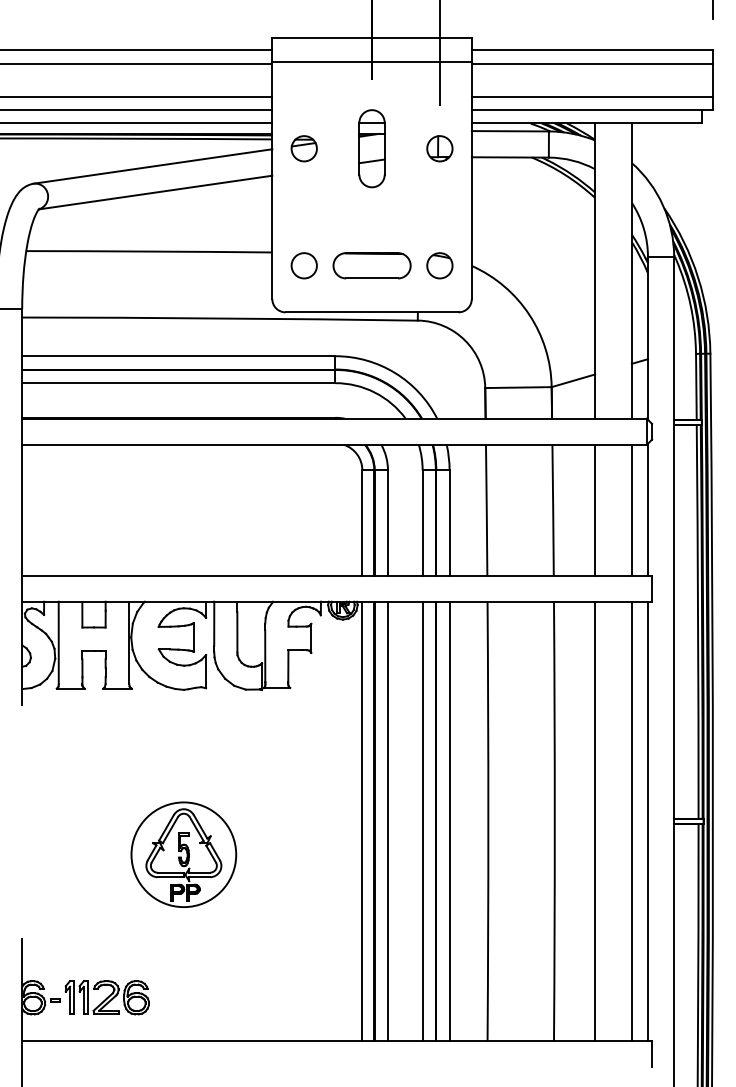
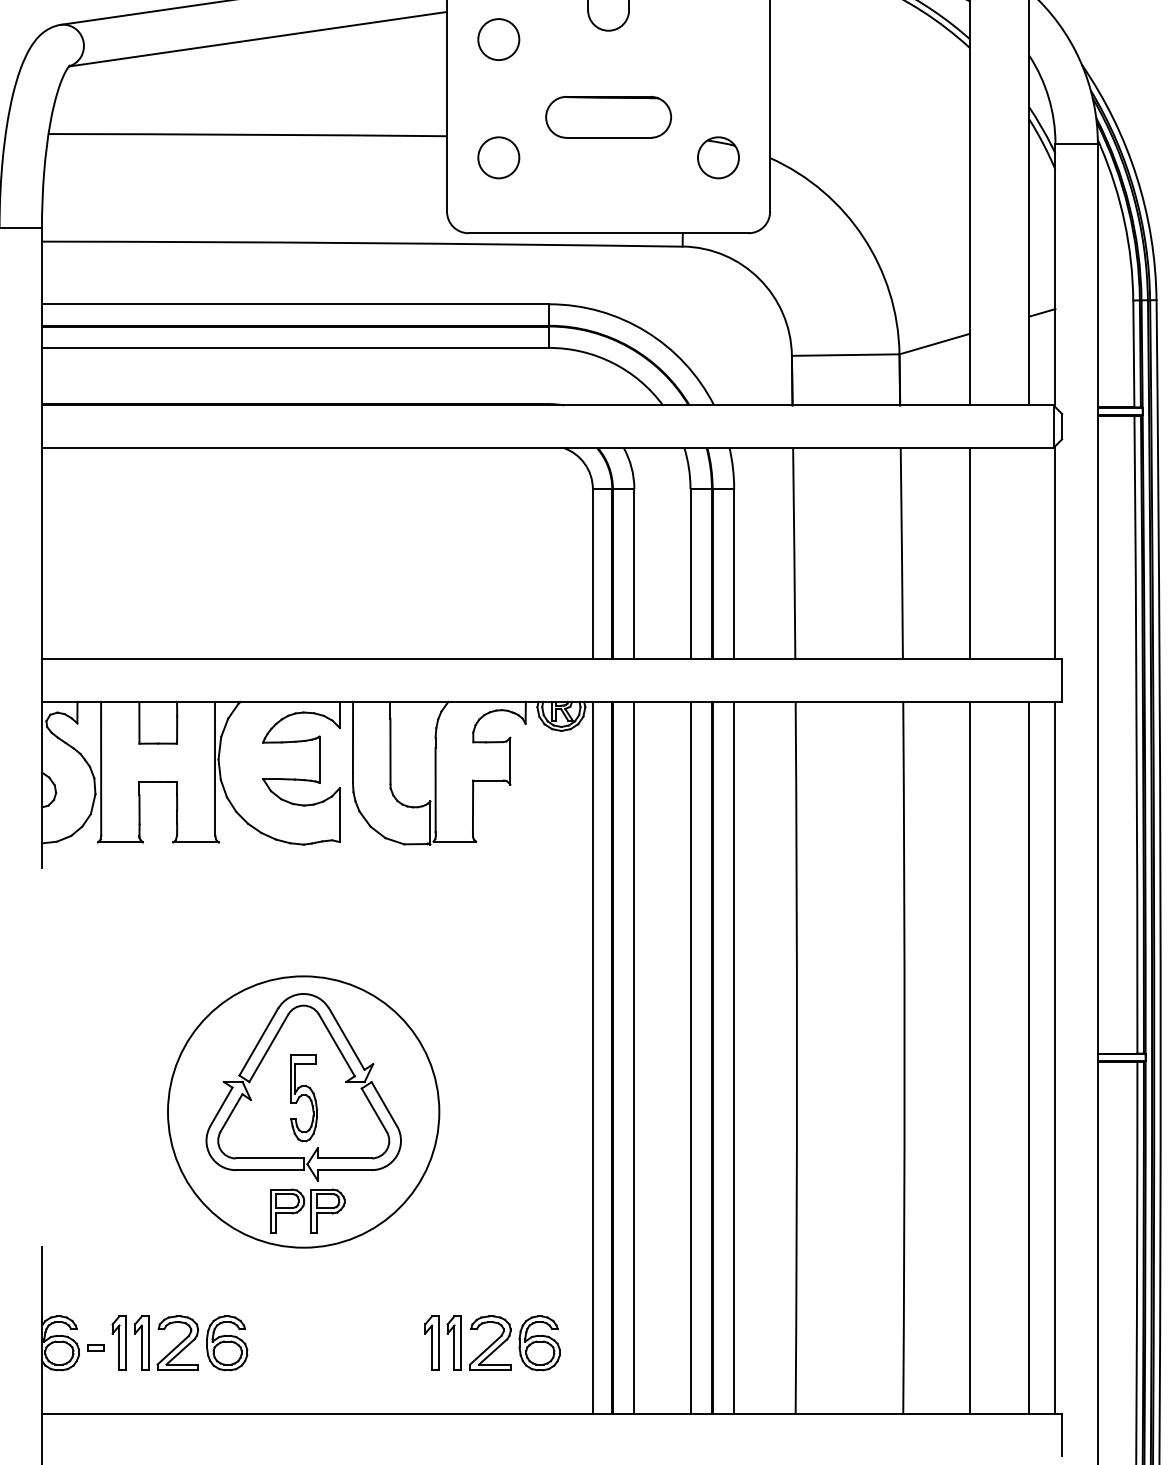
circle: (303, 192) -> (497, 39), added
part: (371, 265) -> (607, 116), moved
line: (631, 509) -> (1028, 552), removed
part: (183, 854) -> (303, 1111), size x1.6
part: (299, 997) -> (491, 1342), added

